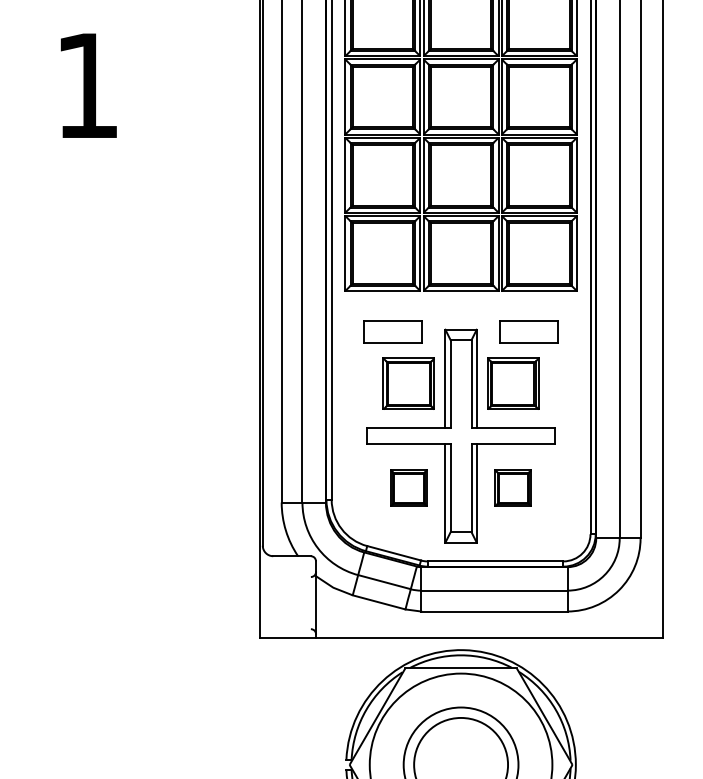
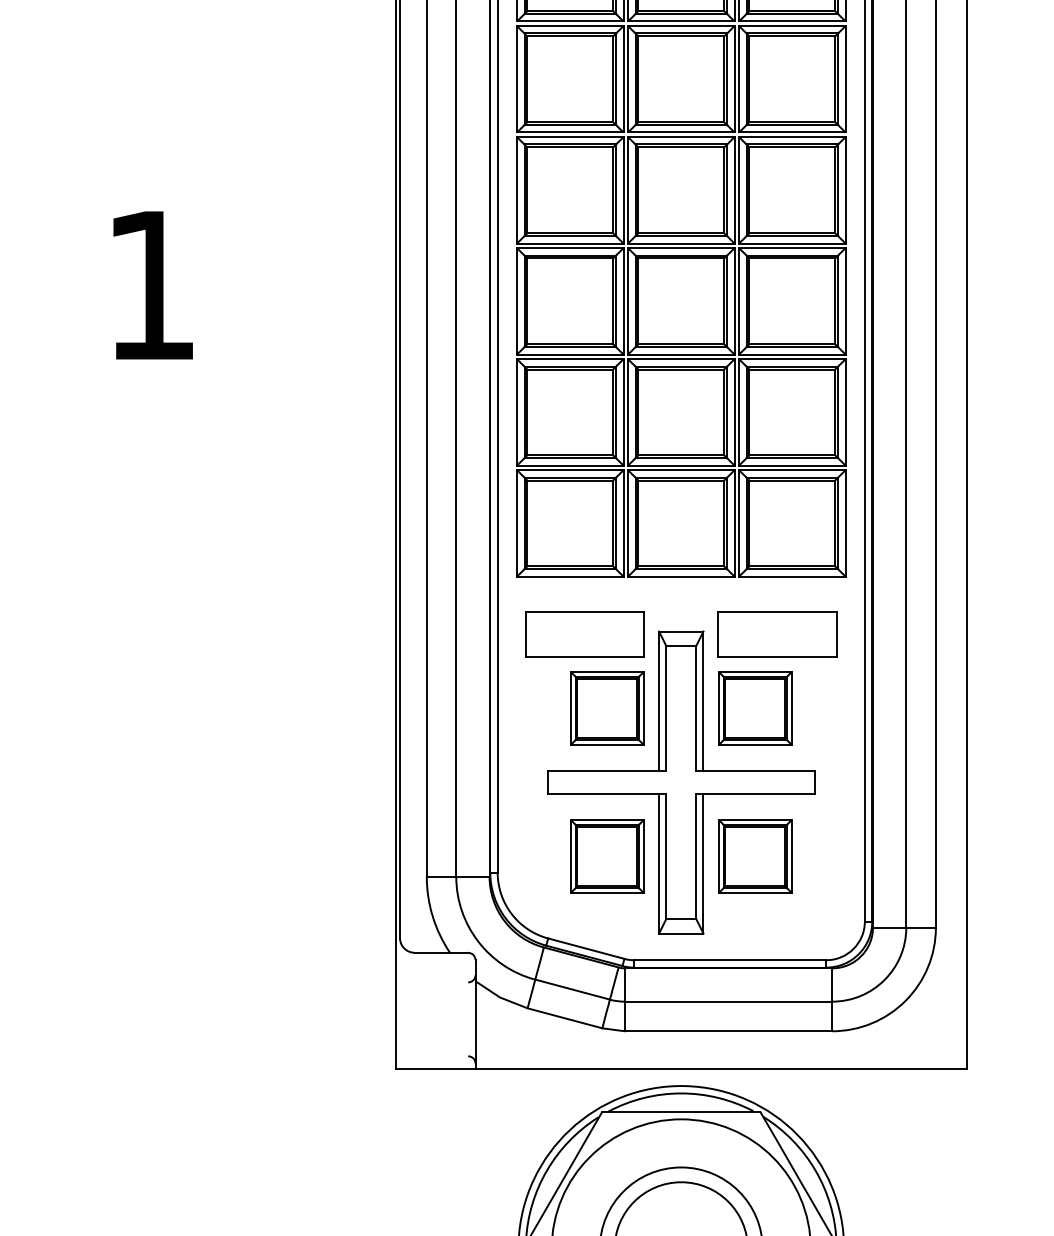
part: (392, 331) -> (584, 634), size x1.43
part: (528, 331) -> (777, 634), size x1.43
part: (409, 488) -> (607, 856), size x1.43
part: (513, 488) -> (755, 856), size x1.43

